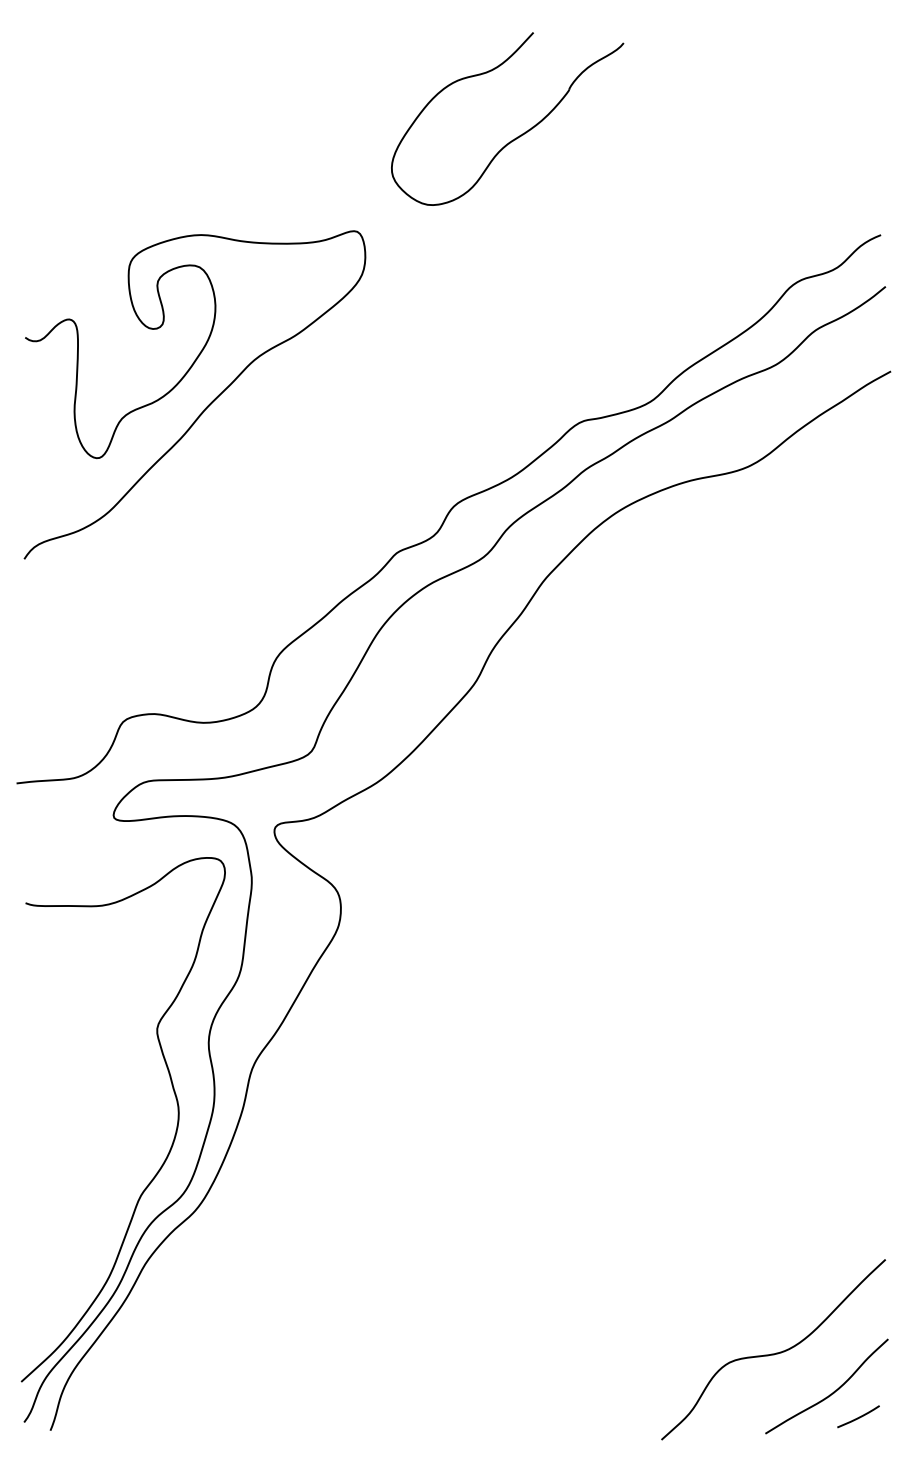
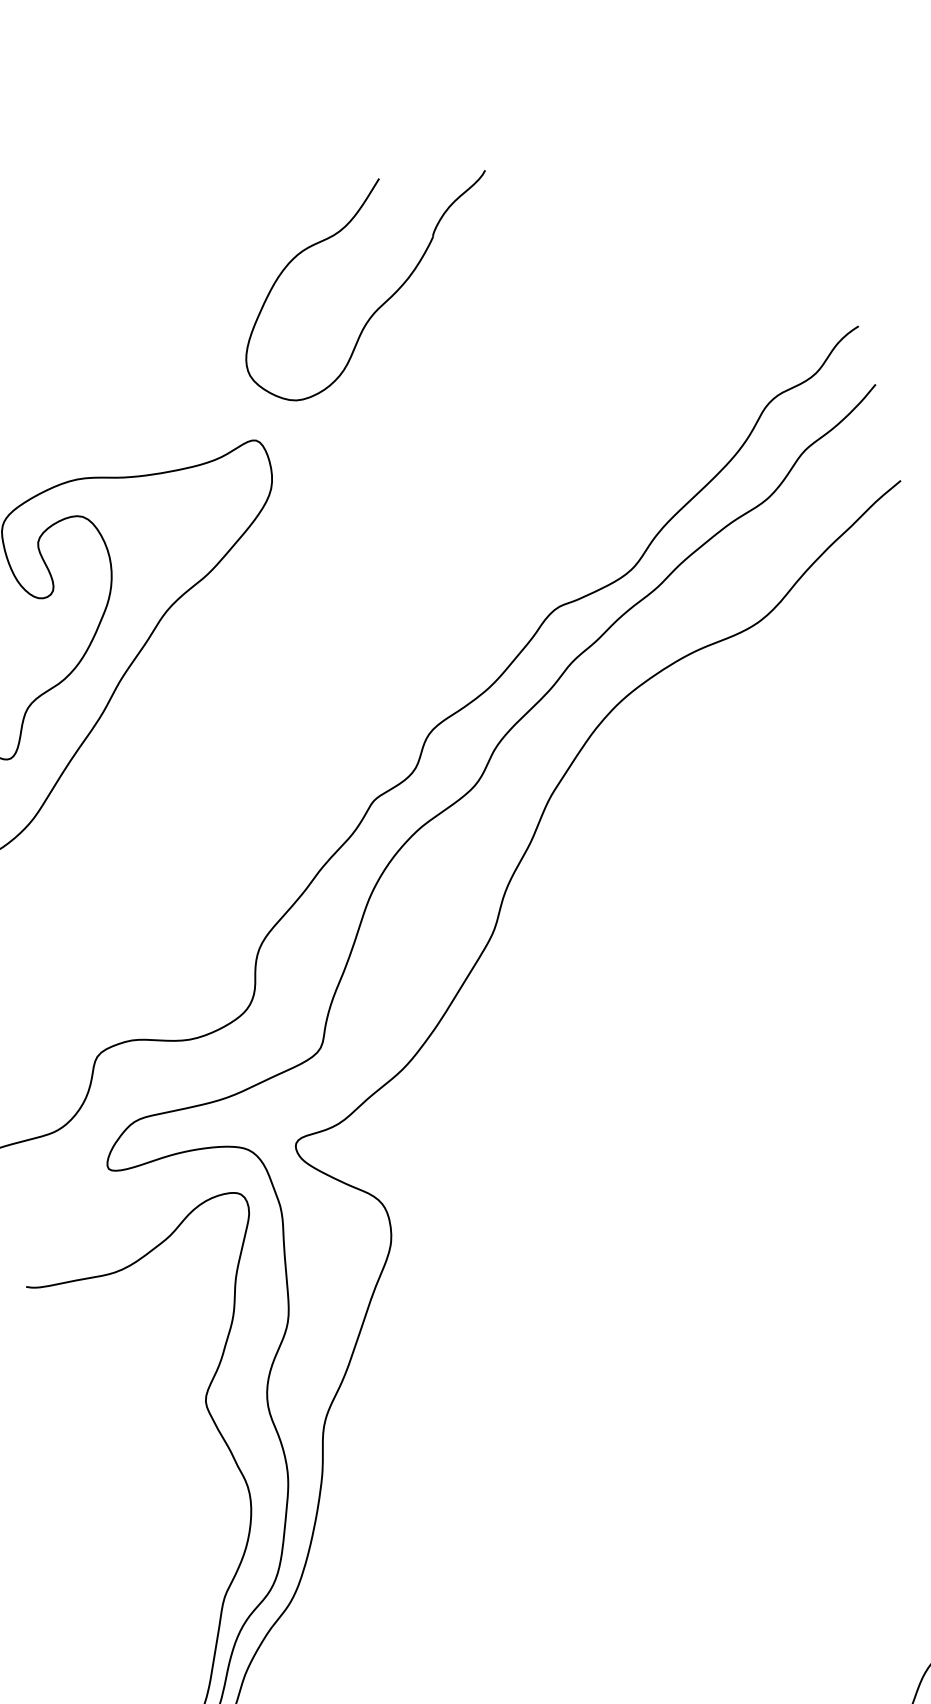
part: (517, 136) -> (384, 301), moved

